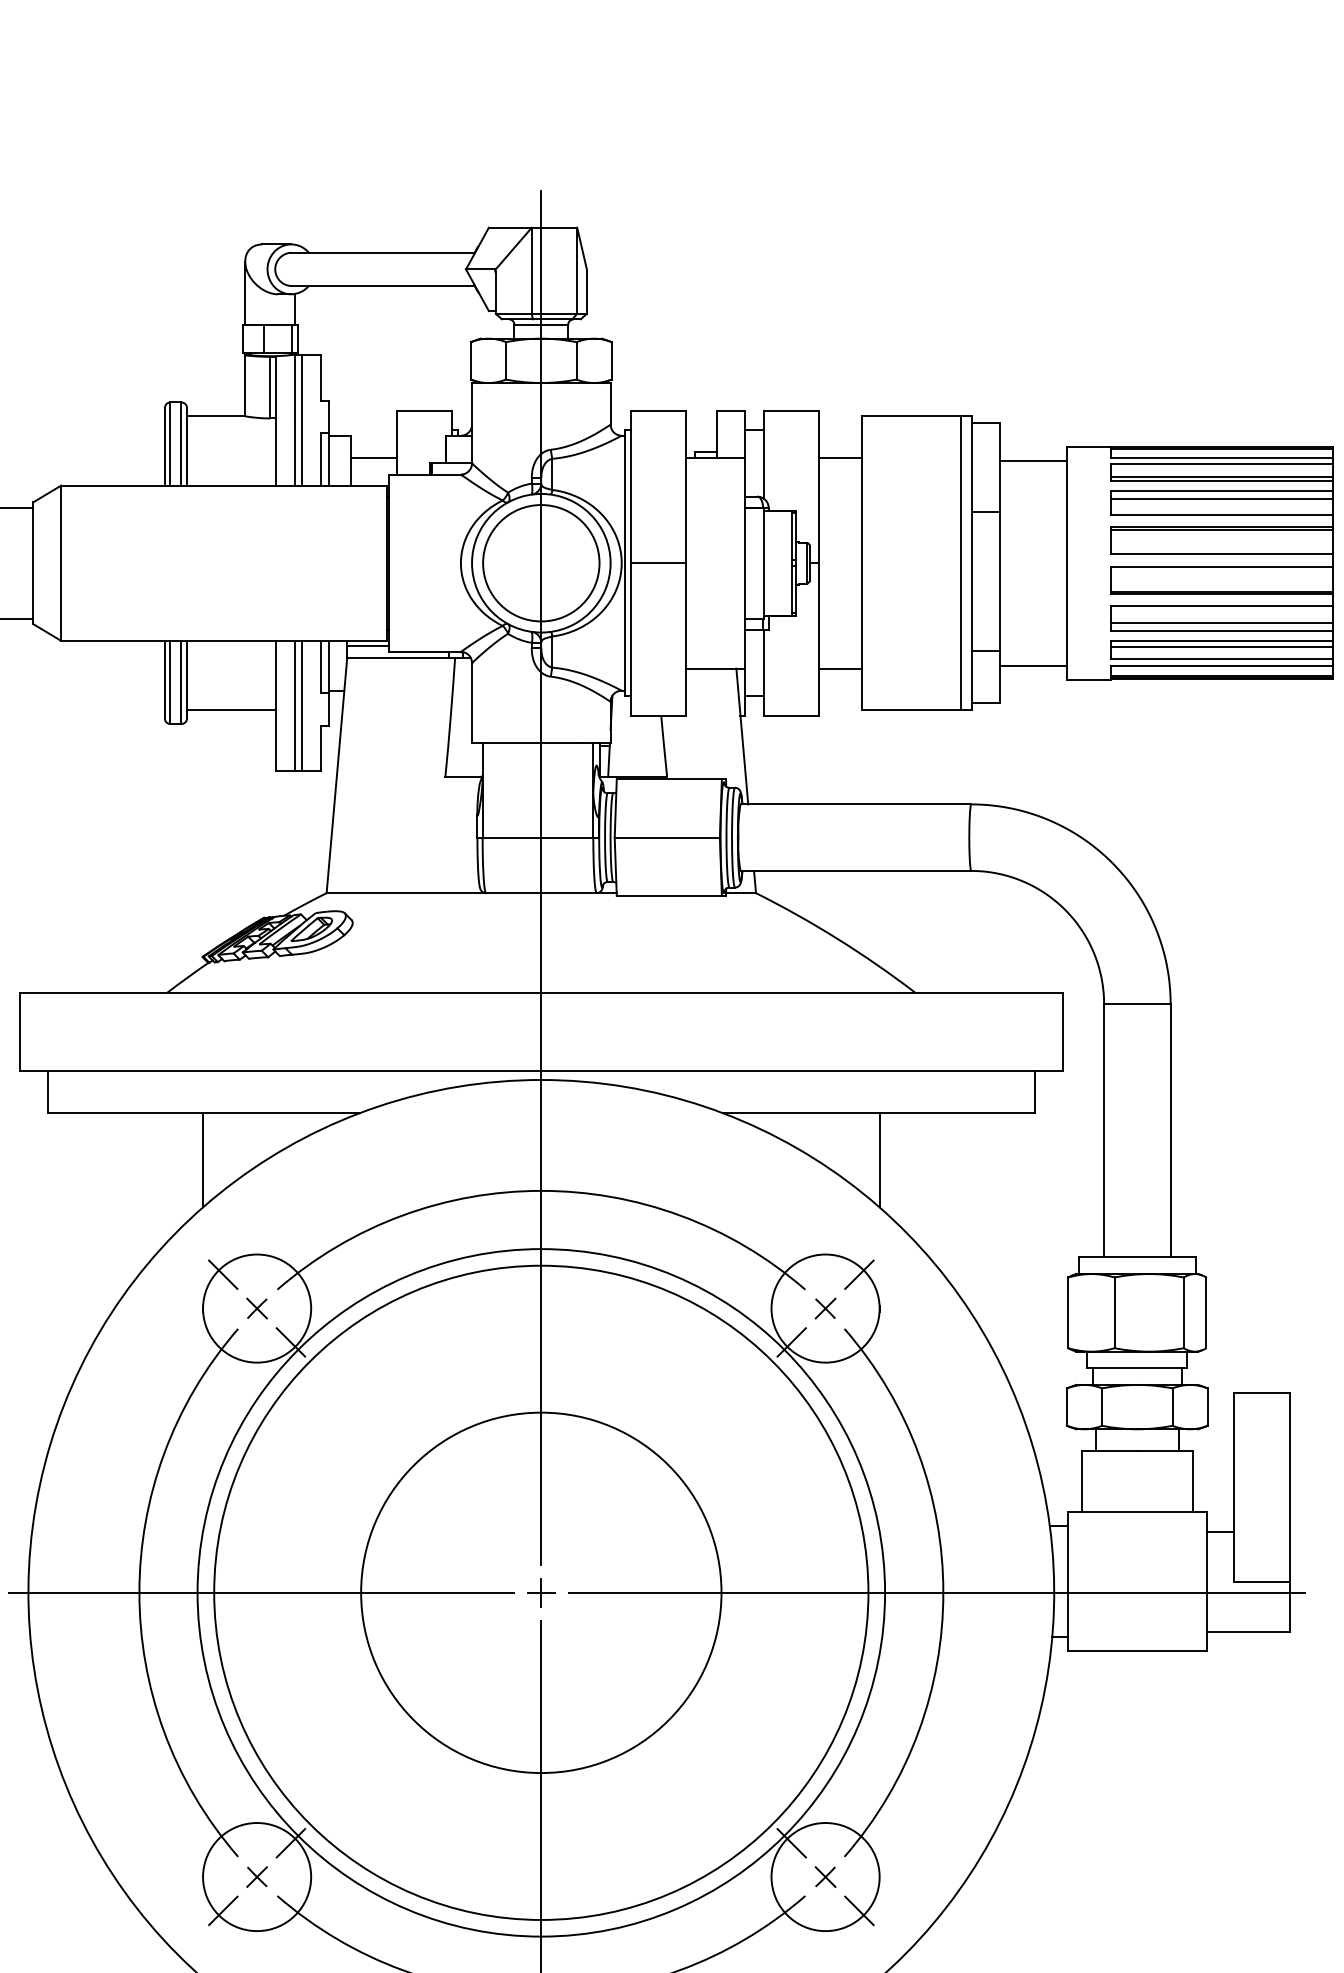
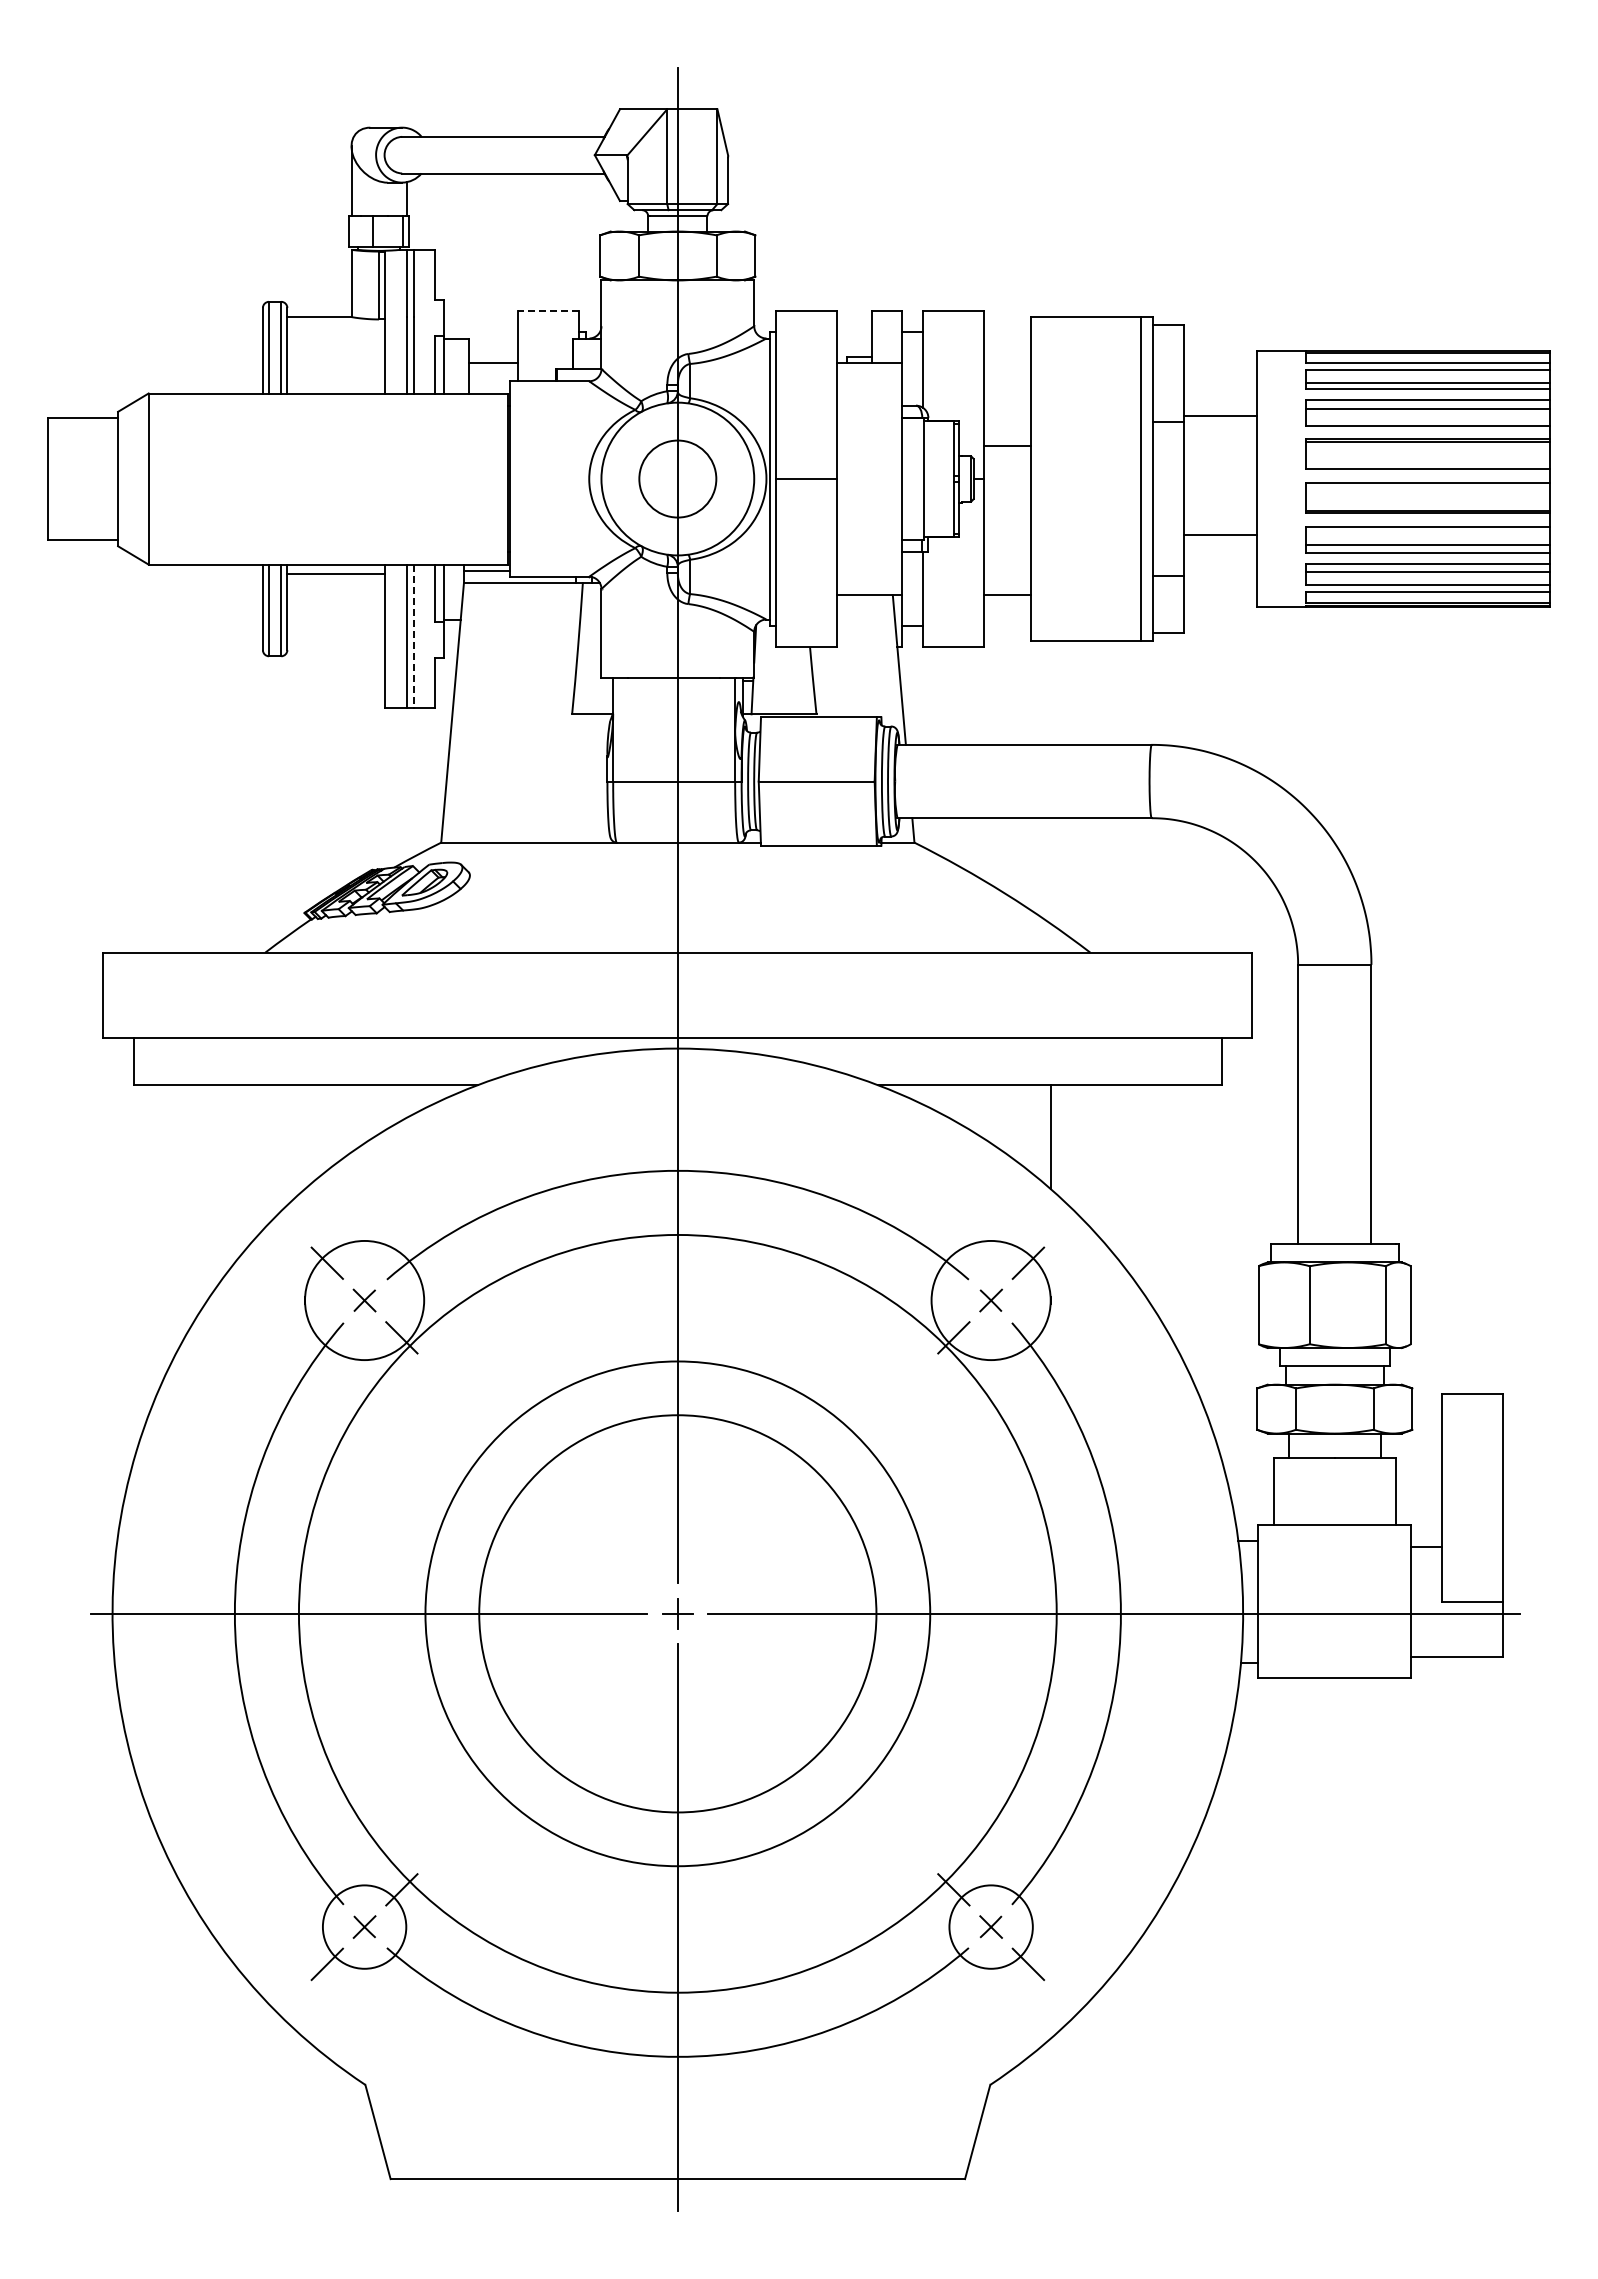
line: (423, 411) -> (548, 311), solid -> dashed
line: (840, 457) -> (1007, 445), moved
line: (1032, 461) -> (1219, 416), moved
circle: (541, 562) -> (677, 478), size x0.6
line: (1032, 666) -> (1219, 535), moved
line: (301, 706) -> (413, 636), solid -> dashed
line: (231, 710) -> (336, 574), moved
line: (203, 1159) -> (305, 1136), removed
circle: (541, 1592) -> (677, 1613), size x0.7
circle: (257, 1876) -> (364, 1926), size x0.7
circle: (824, 1876) -> (990, 1926), size x0.7

